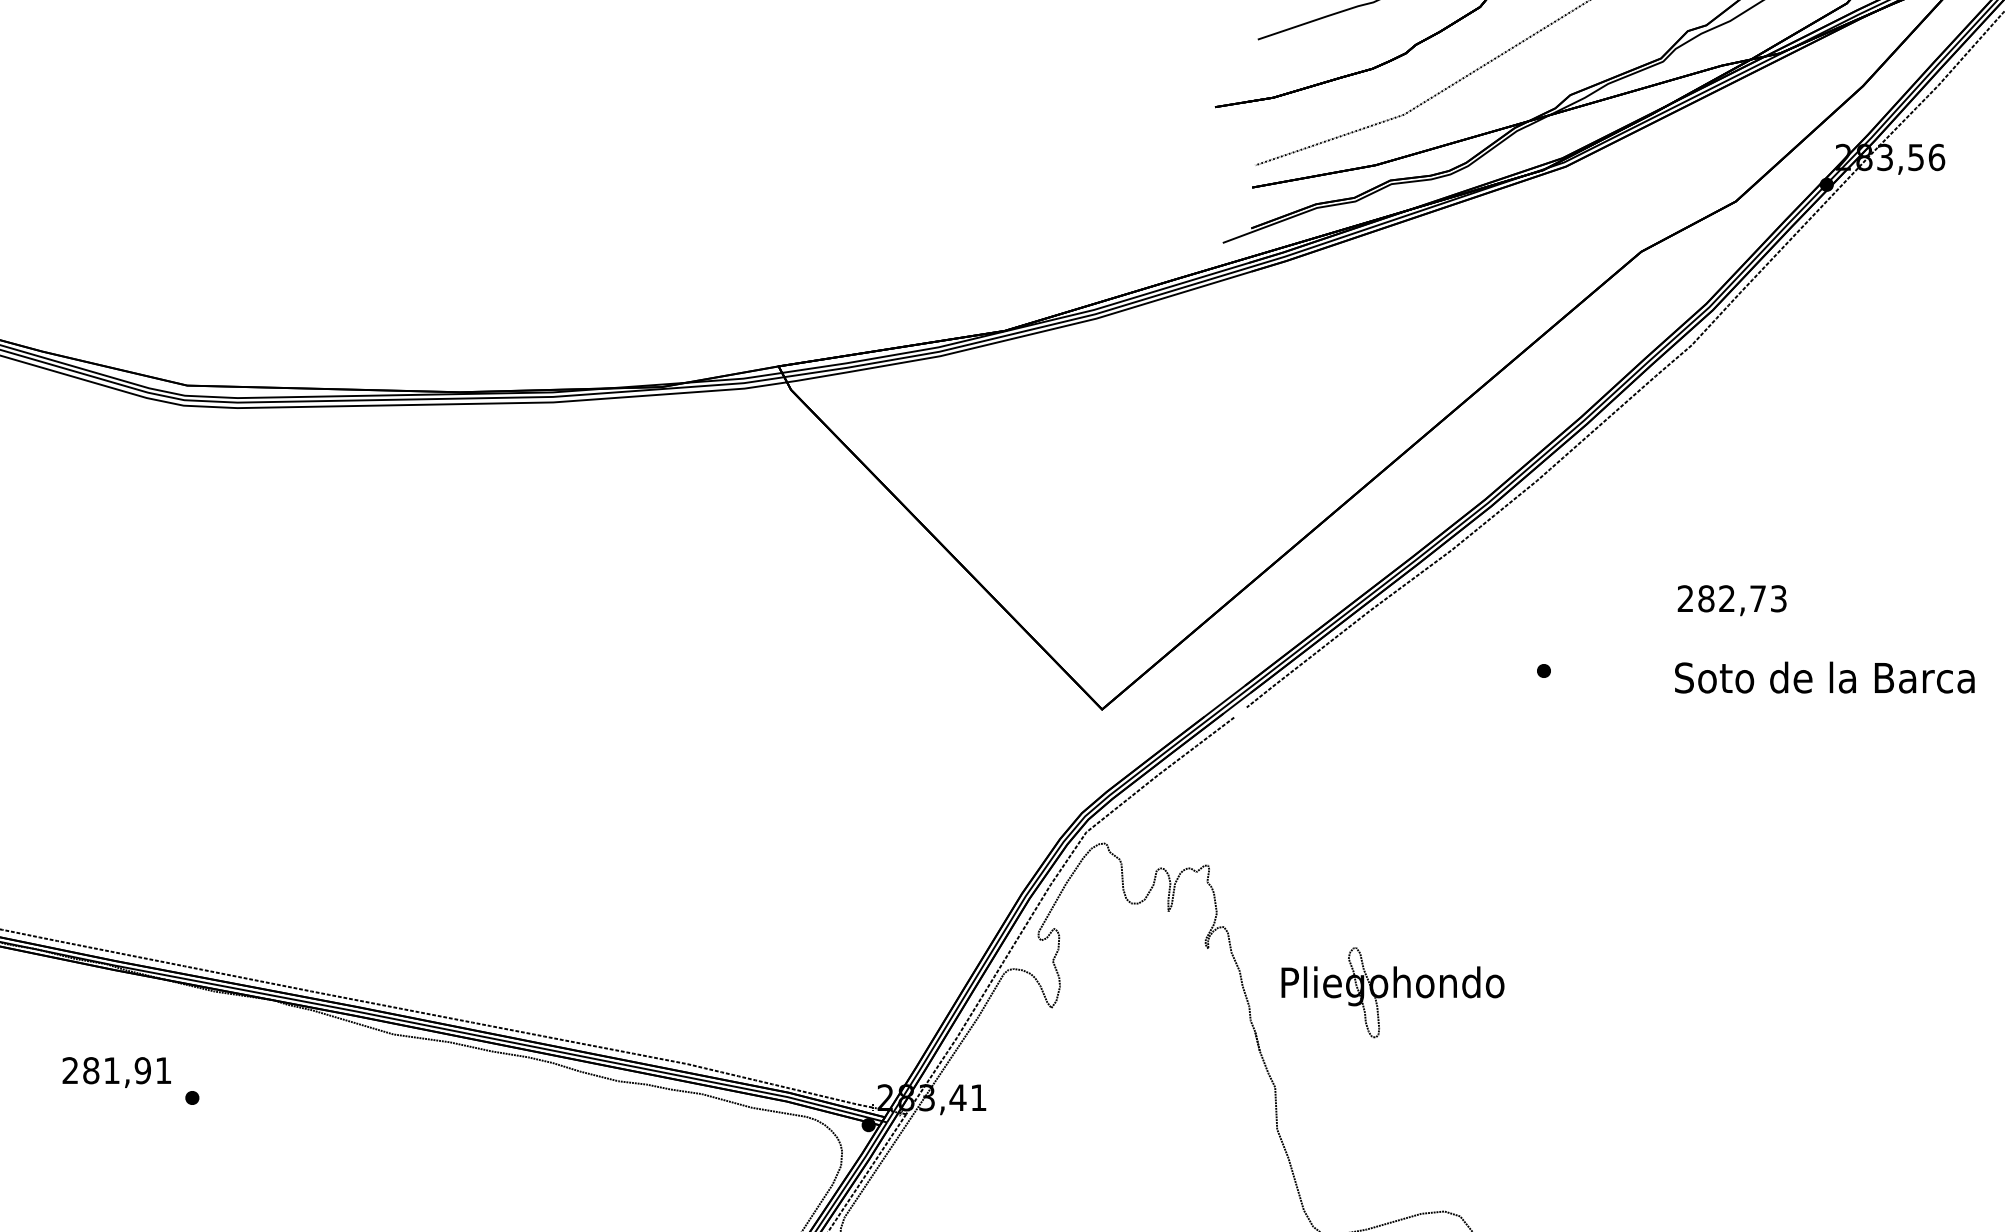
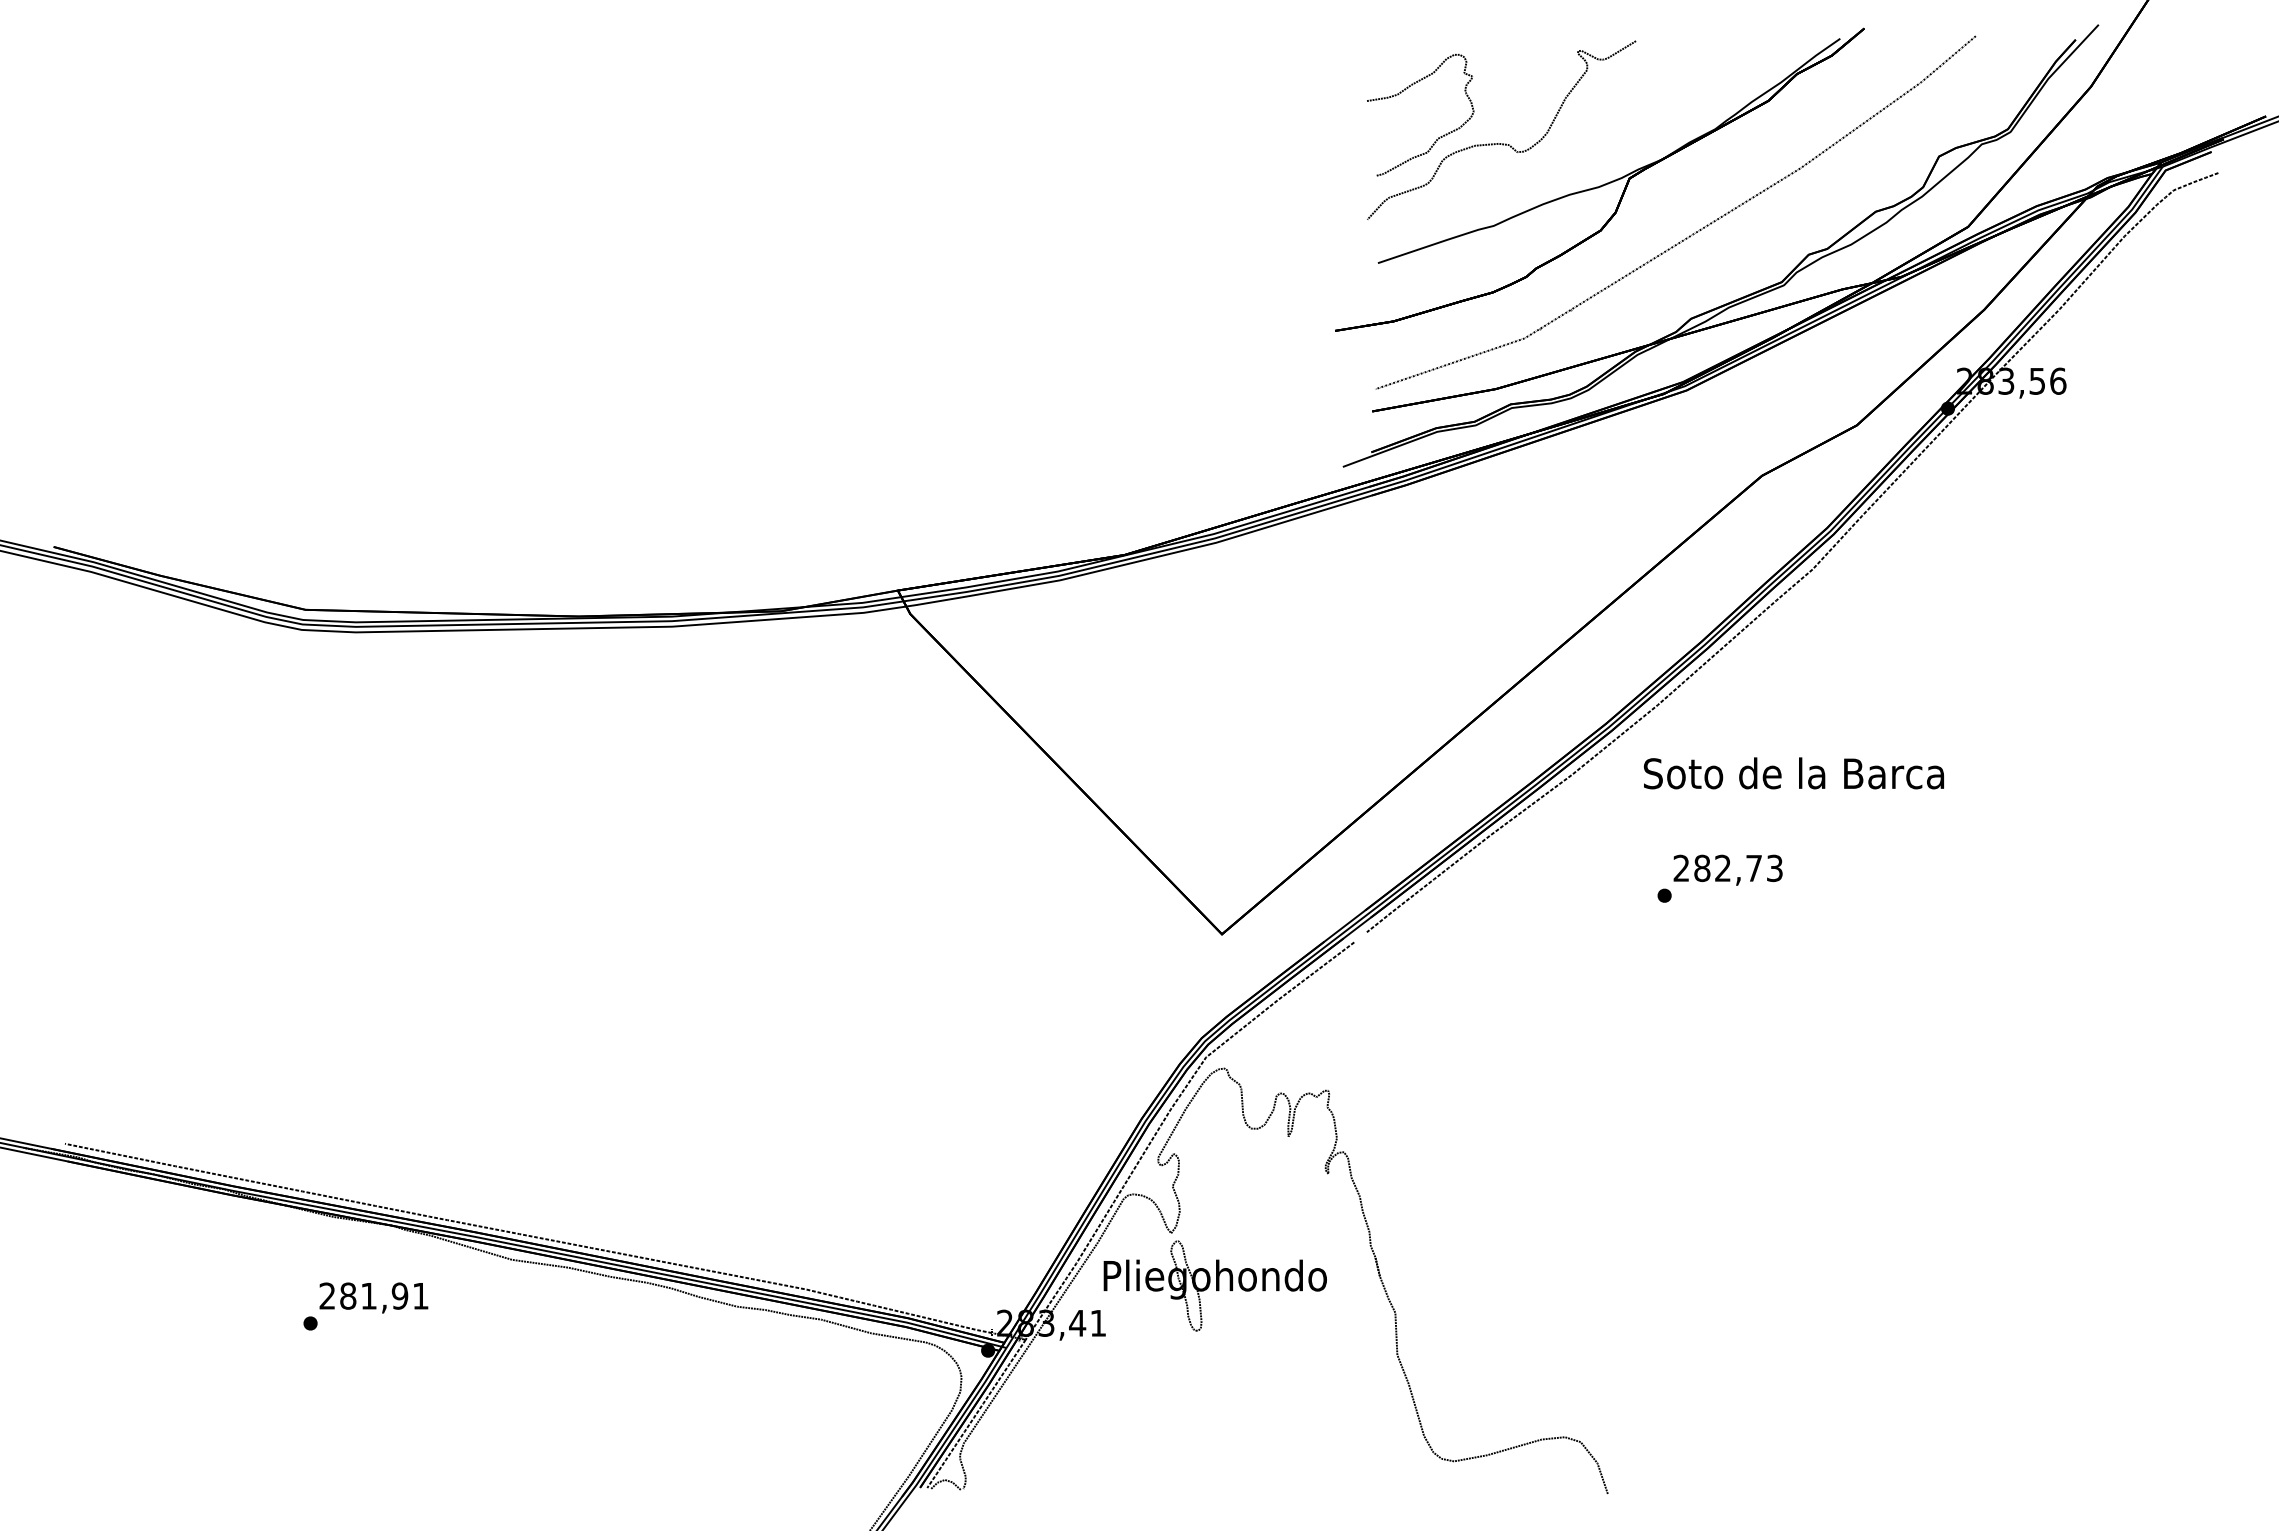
text: (1731, 599) -> (1727, 869), moved
text: (1824, 677) -> (1793, 773), moved
part: (1392, 992) -> (1214, 1285), moved
text: (116, 1072) -> (373, 1297), moved

